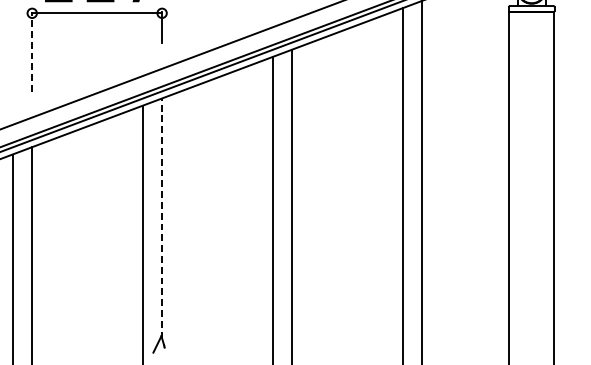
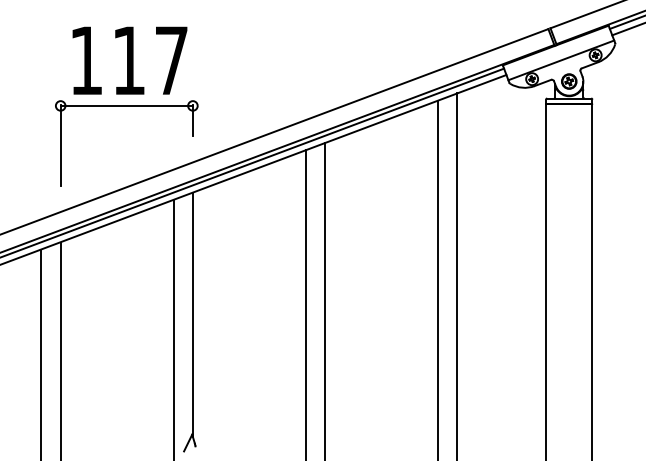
line: (32, 52) -> (60, 145), dashed -> solid
line: (161, 218) -> (192, 314), dashed -> solid

